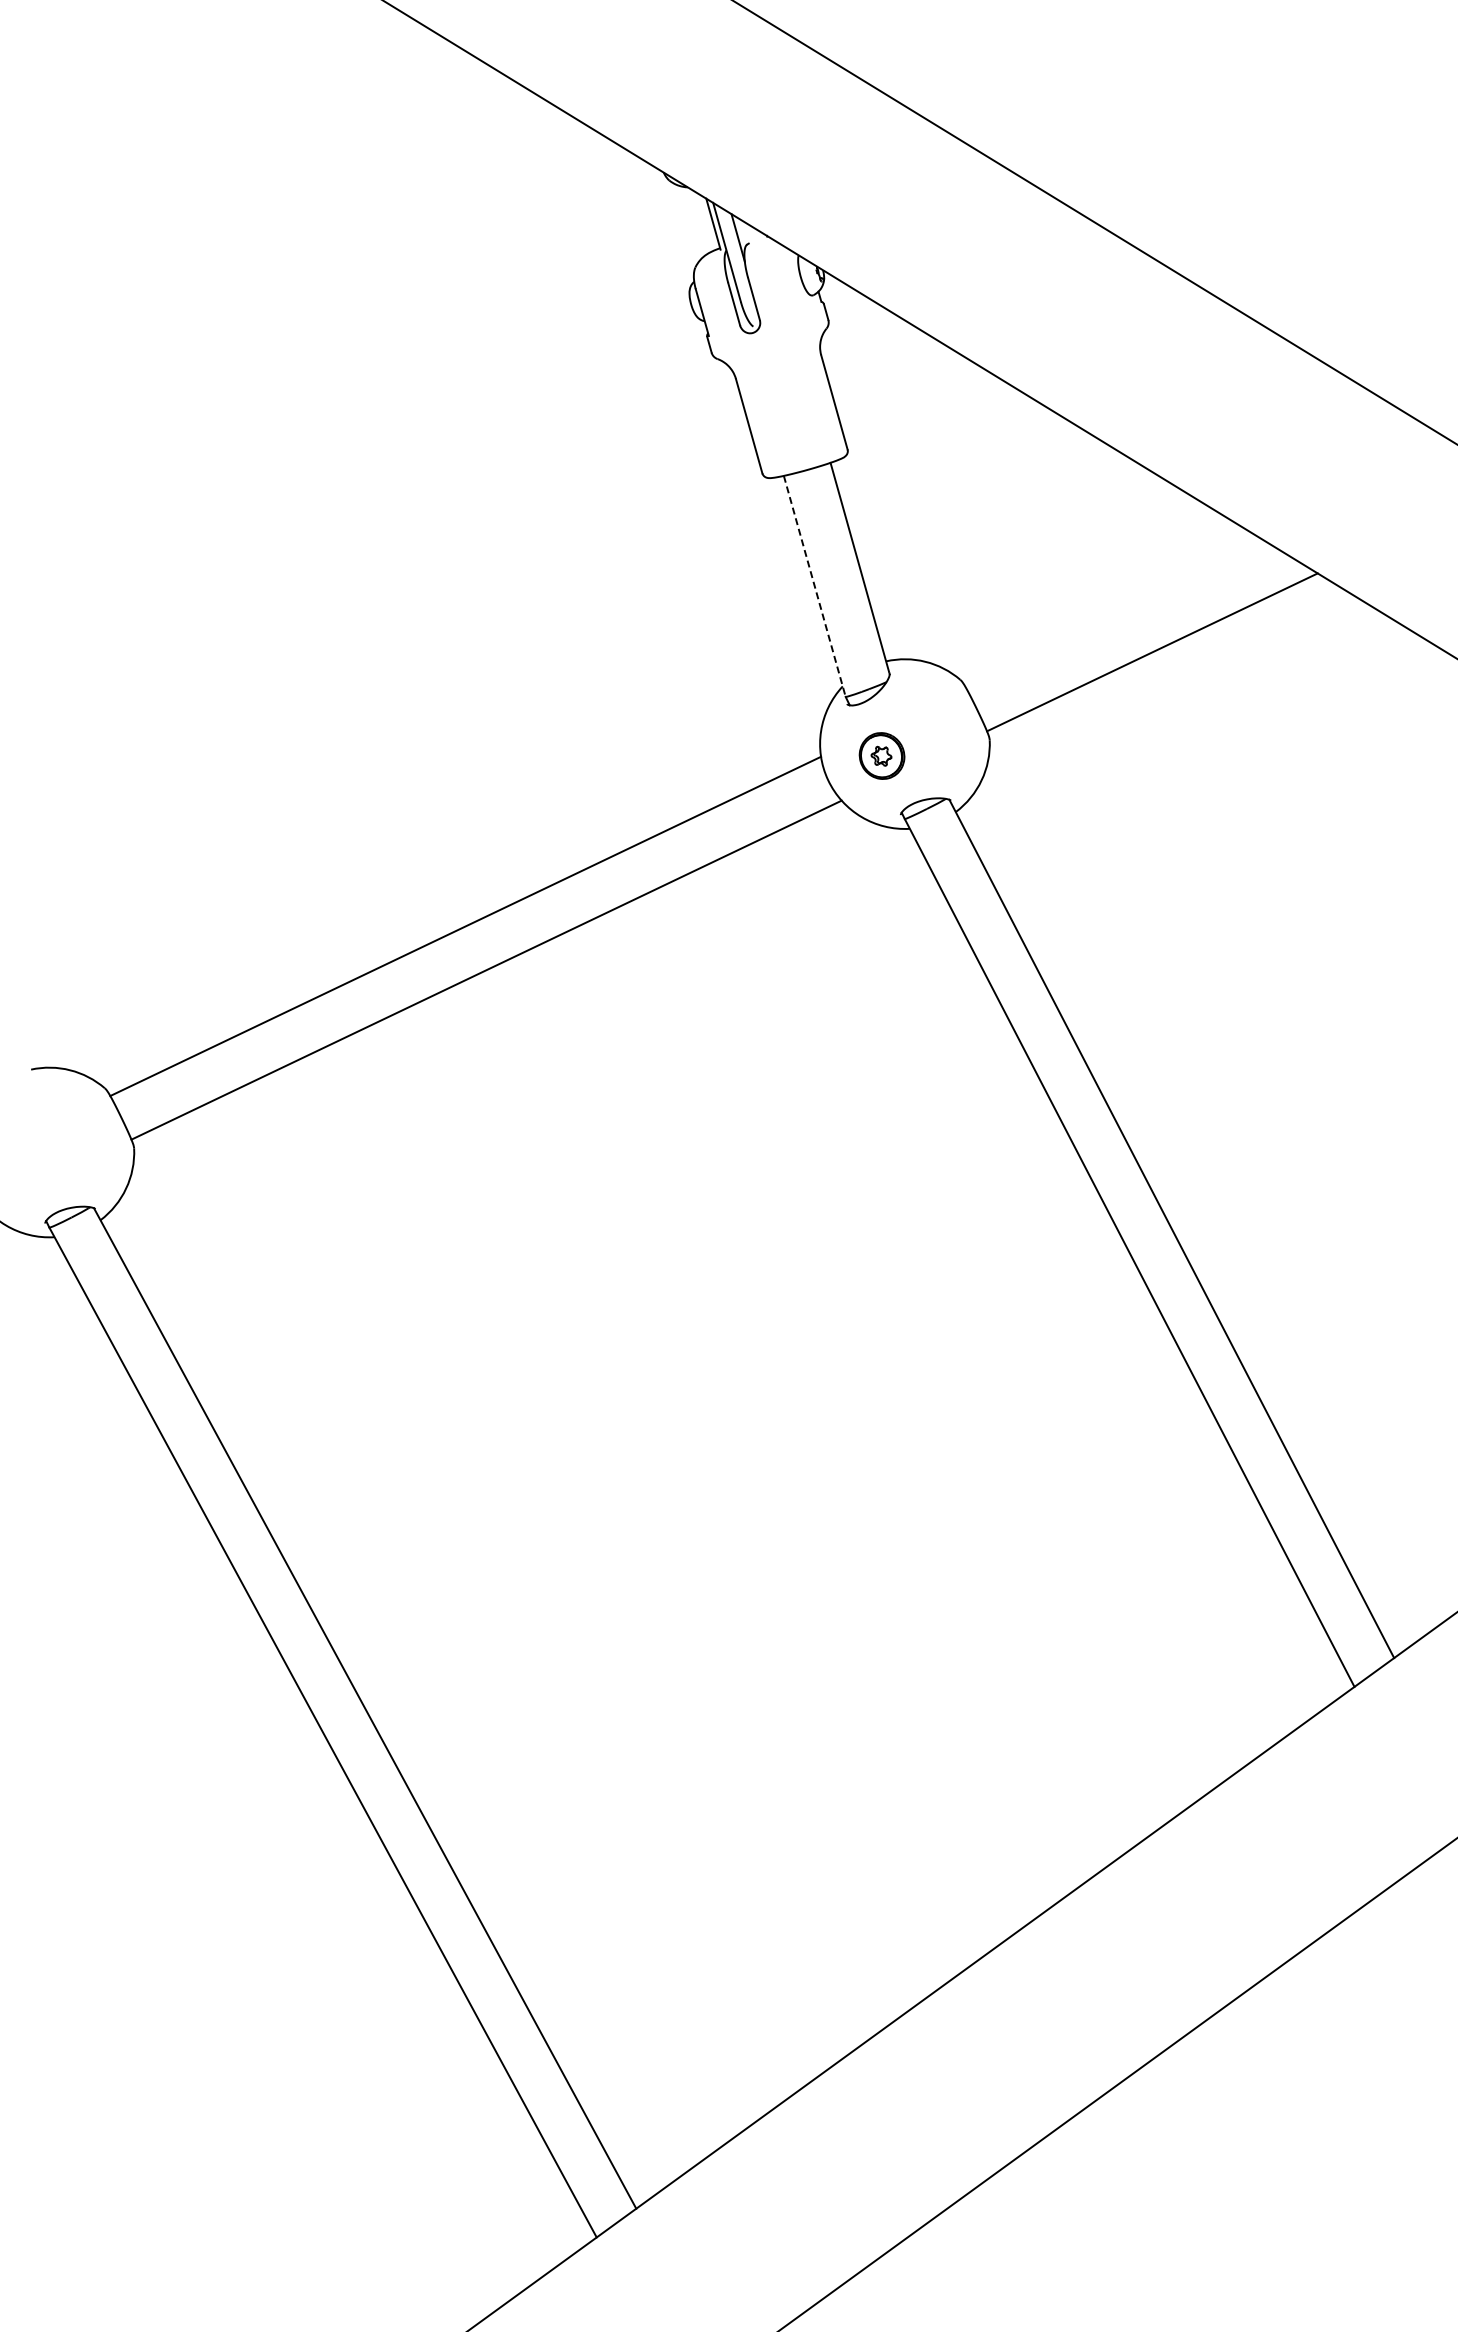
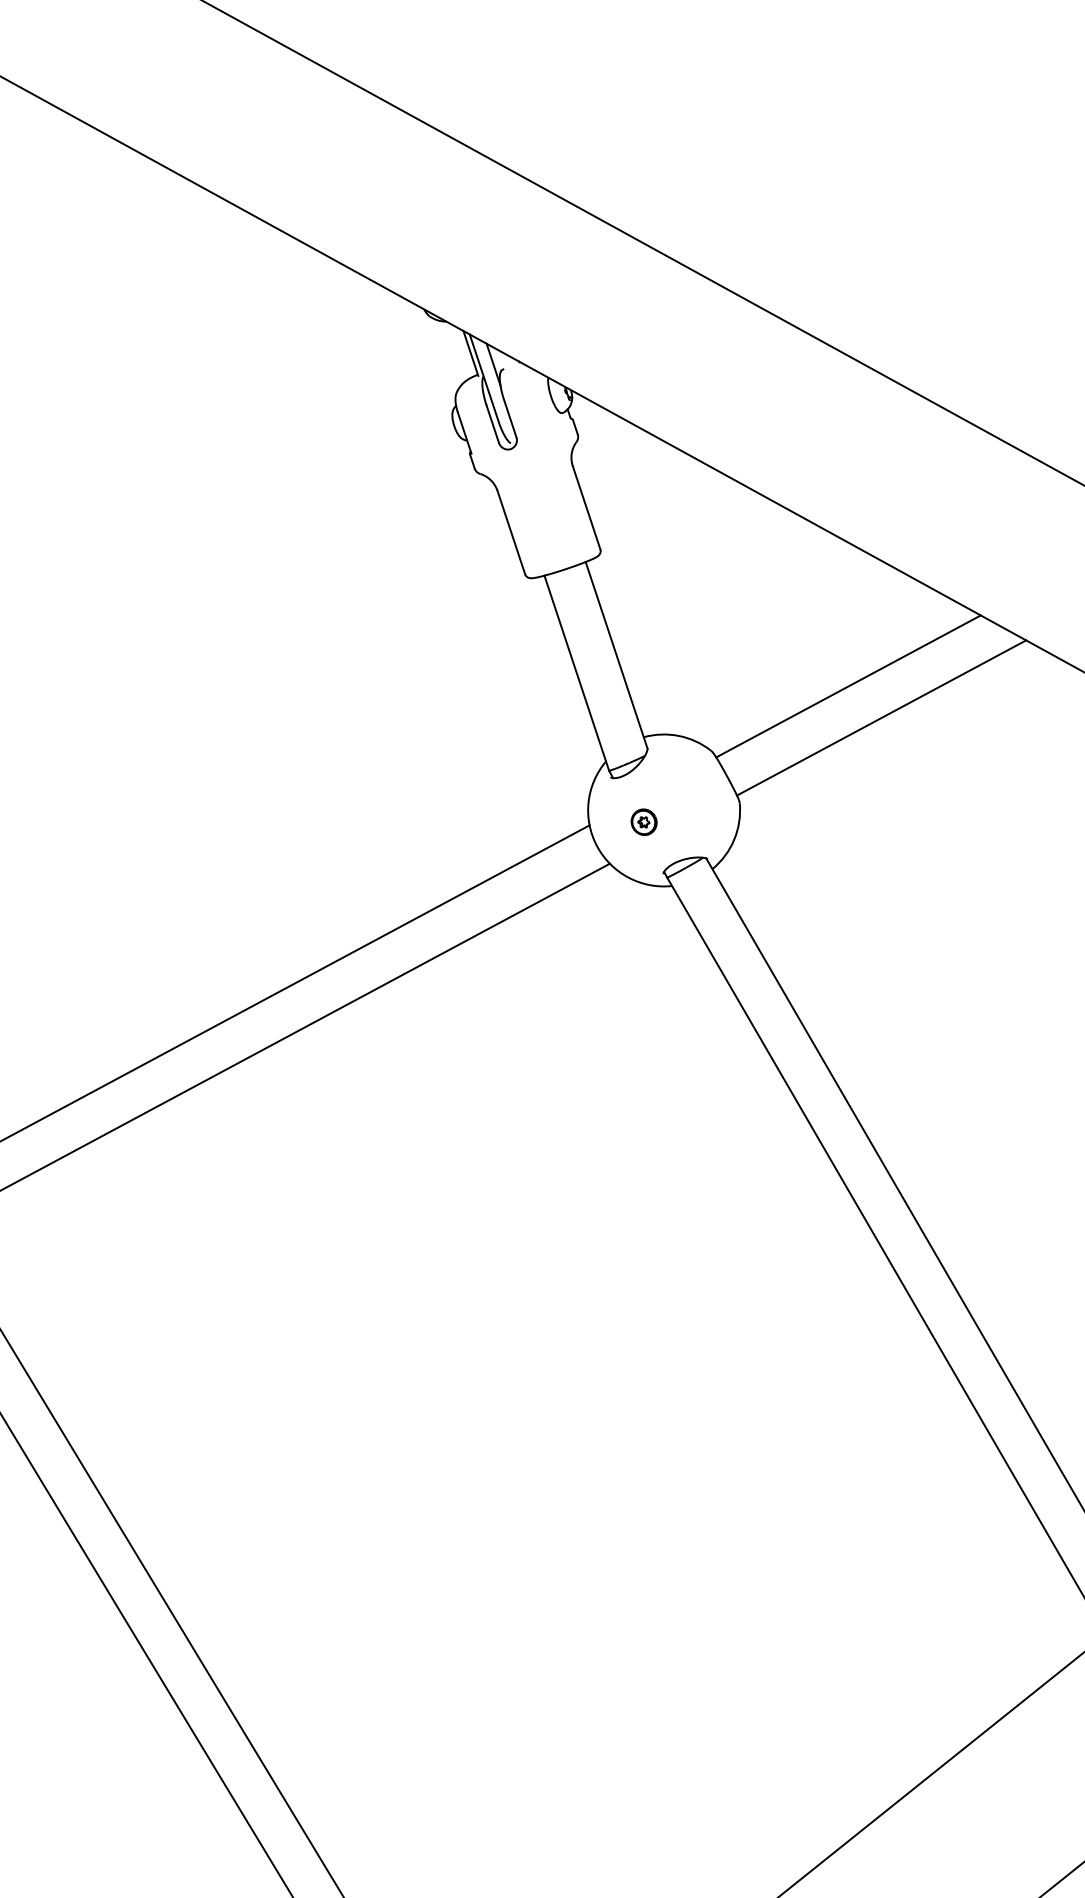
line: (814, 586) -> (576, 673), dashed -> solid
line: (1116, 615) -> (847, 686), added
part: (881, 756) -> (643, 822), size x0.62

